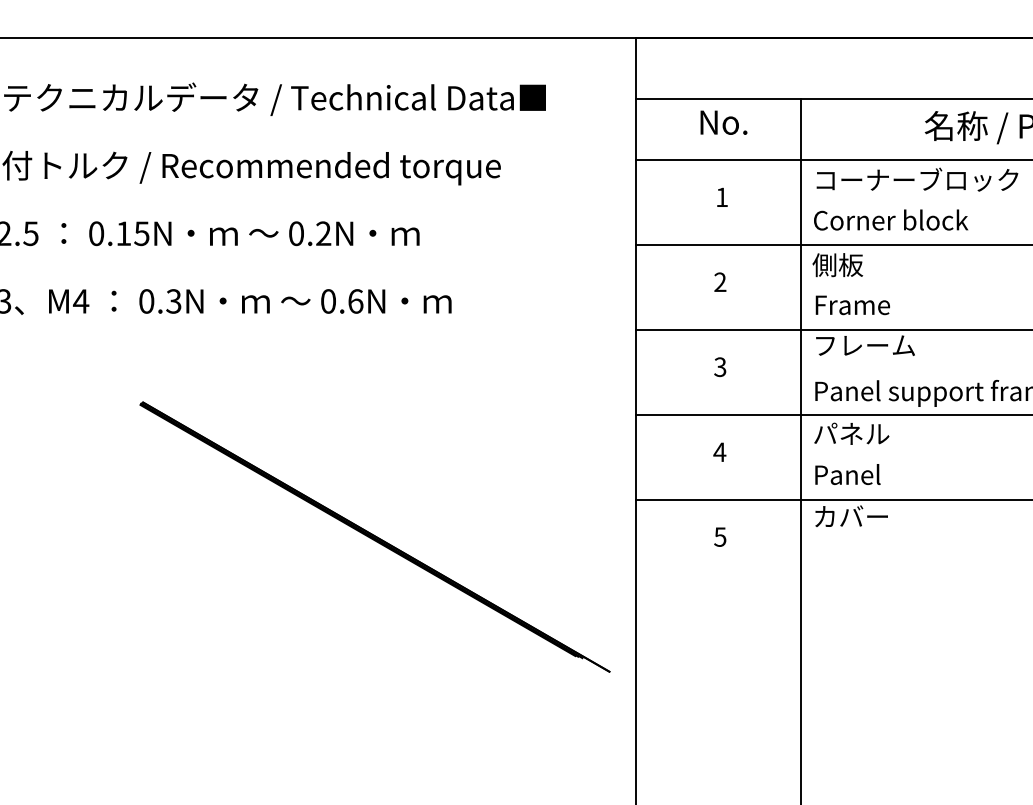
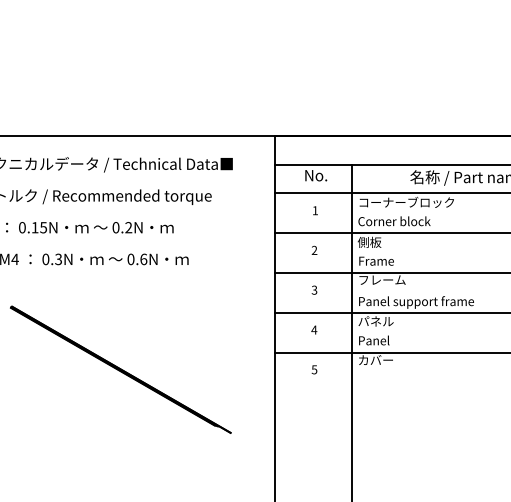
line: (374, 536) -> (120, 369), moved

